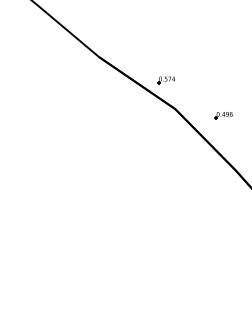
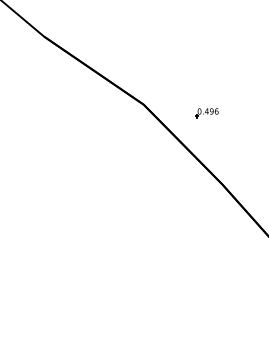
part: (165, 80) -> (130, 67), removed

